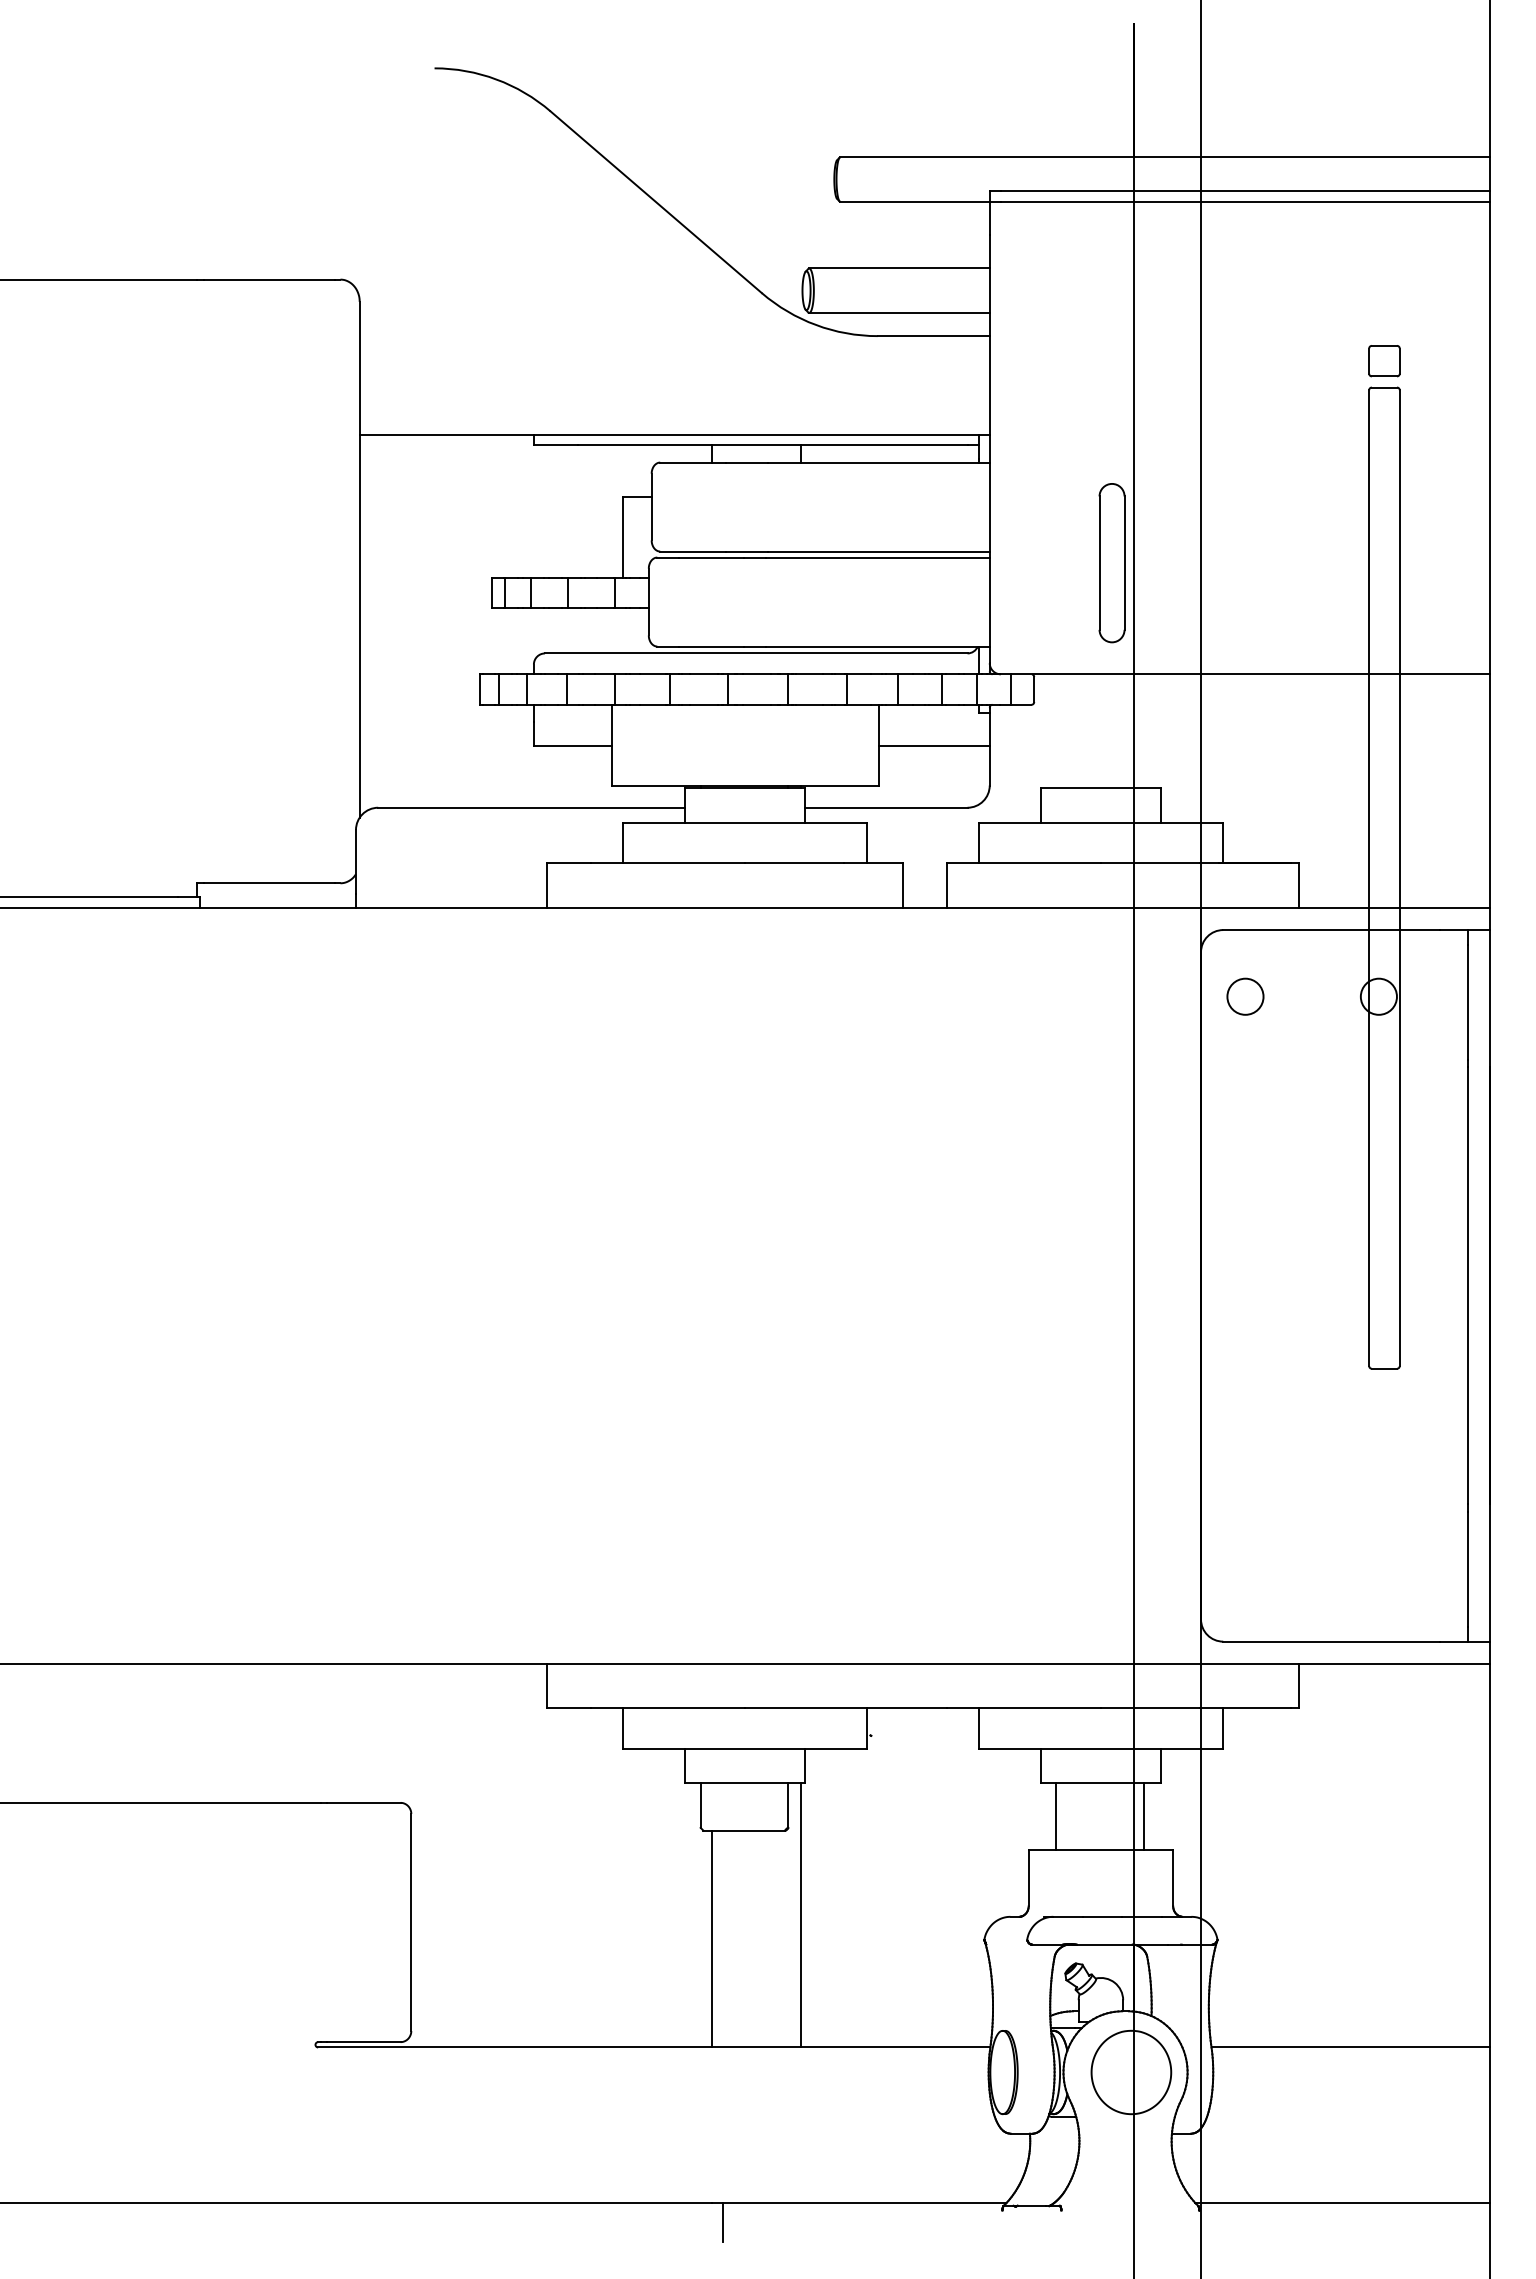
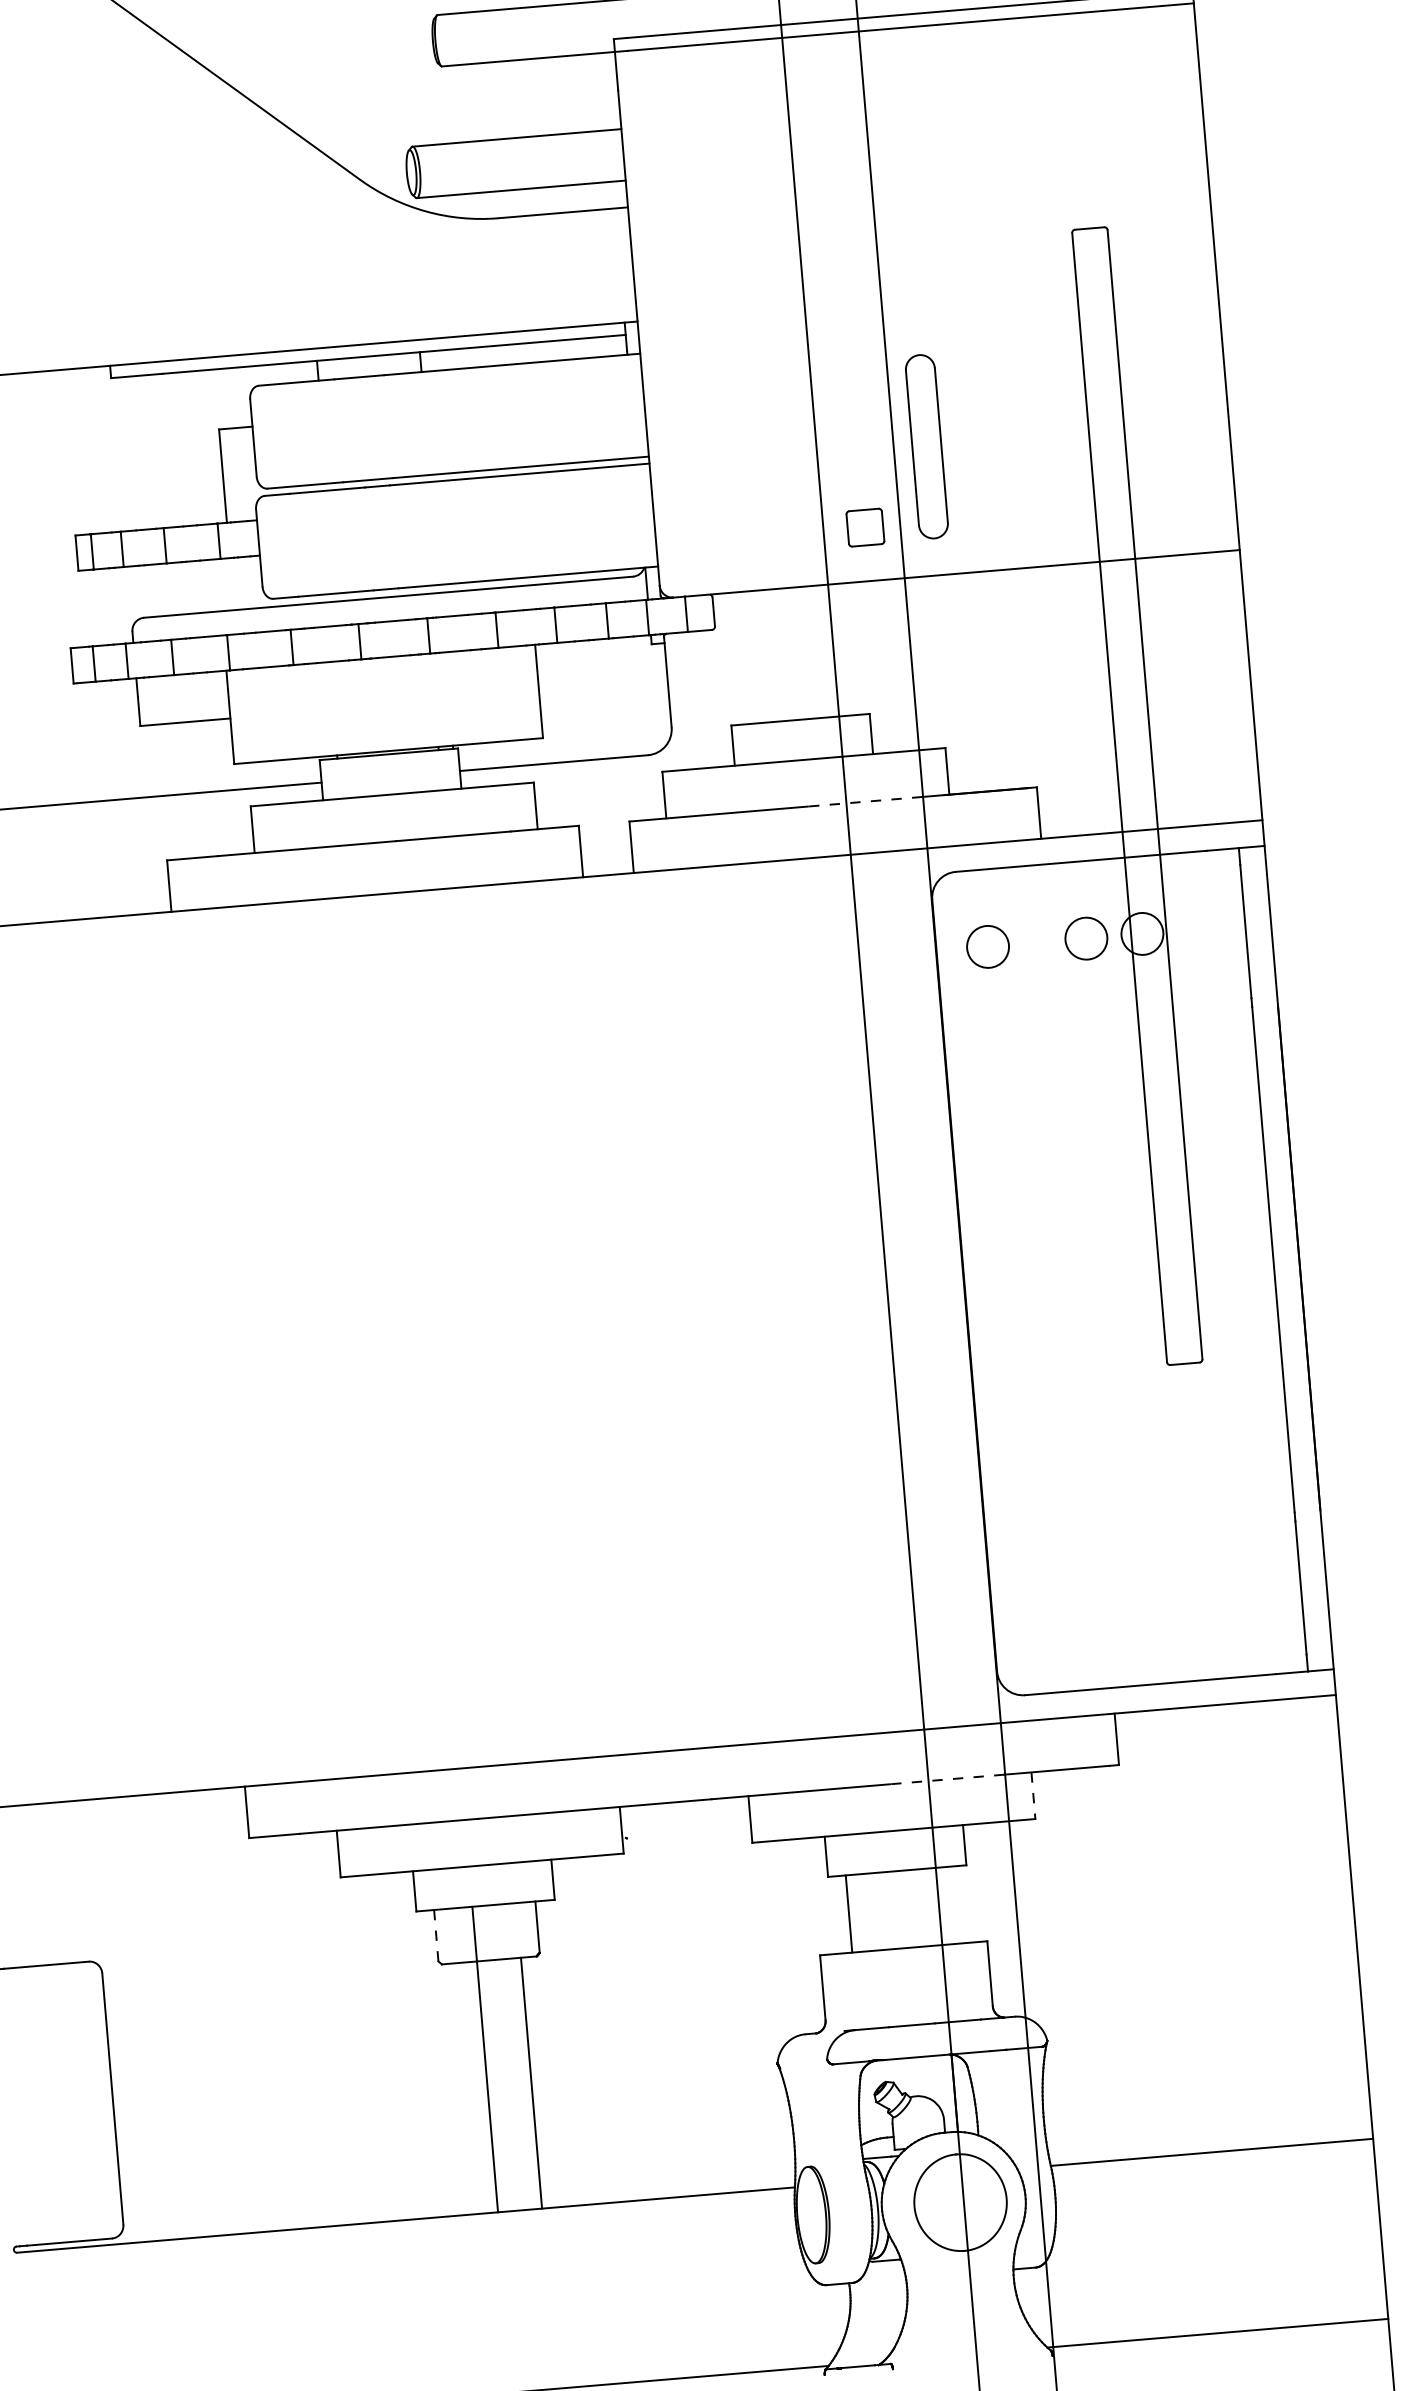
part: (1384, 361) -> (865, 528), moved
part: (1111, 563) -> (926, 447), moved
line: (933, 746) -> (602, 687), removed
line: (1149, 863) -> (864, 802), solid -> dashed
circle: (1330, 996) -> (1086, 938), added
line: (1149, 1708) -> (946, 1779), solid -> dashed
line: (1223, 1729) -> (1033, 1796), solid -> dashed
line: (700, 1805) -> (436, 1935), solid -> dashed
line: (1144, 1816) -> (950, 1905), removed
line: (800, 1915) -> (484, 2059), moved
line: (711, 1938) -> (531, 2082), moved

